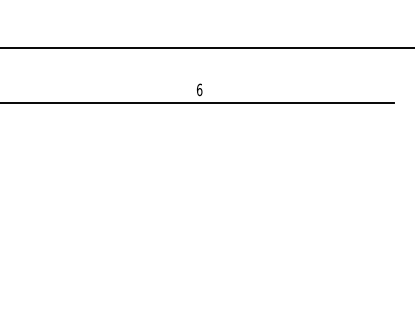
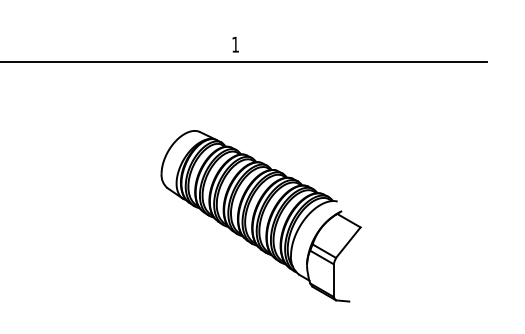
text: (199, 89) -> (235, 44), 6 -> 1
part: (219, 222) -> (261, 216), added

